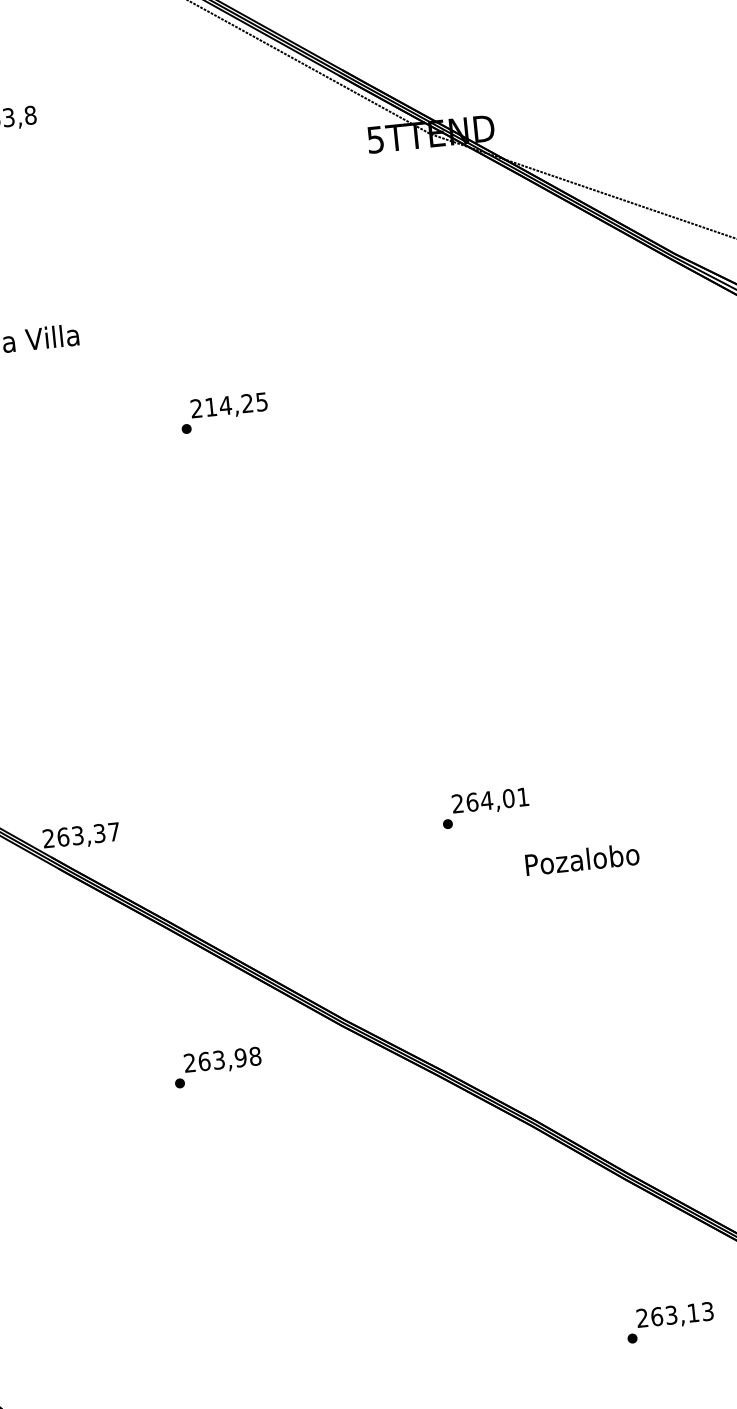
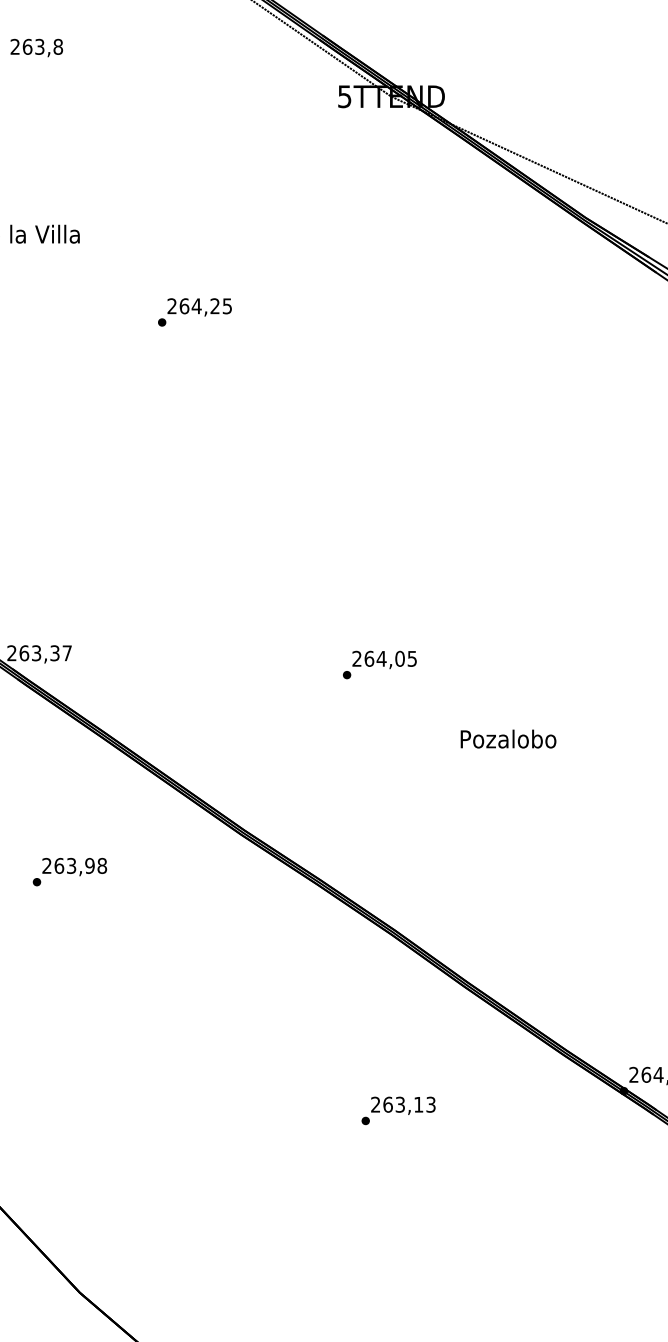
text: (211, 407) -> (184, 306), 214,25 -> 264,25
text: (522, 796) -> (411, 658), 264,01 -> 264,05
text: (582, 858) -> (508, 738), moved
text: (217, 1068) -> (69, 872), moved
text: (670, 1322) -> (398, 1110), moved

